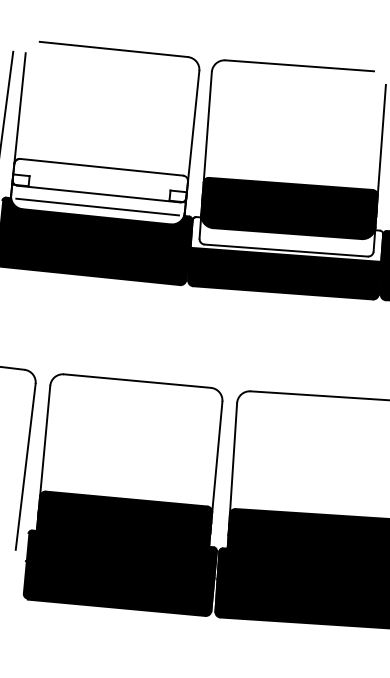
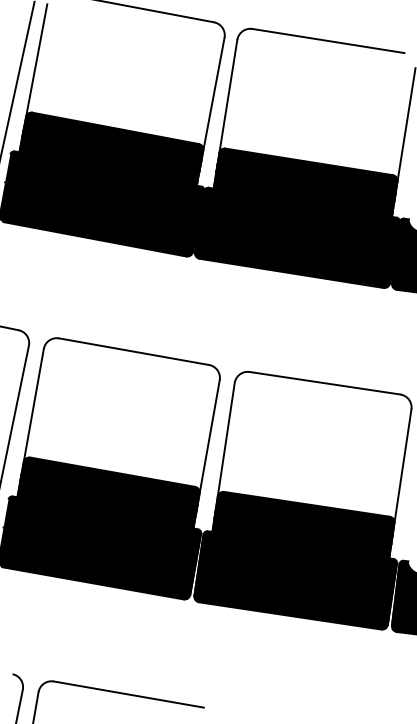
fill: (99, 190) -> (111, 152), added
fill: (286, 238) -> (299, 217), added

